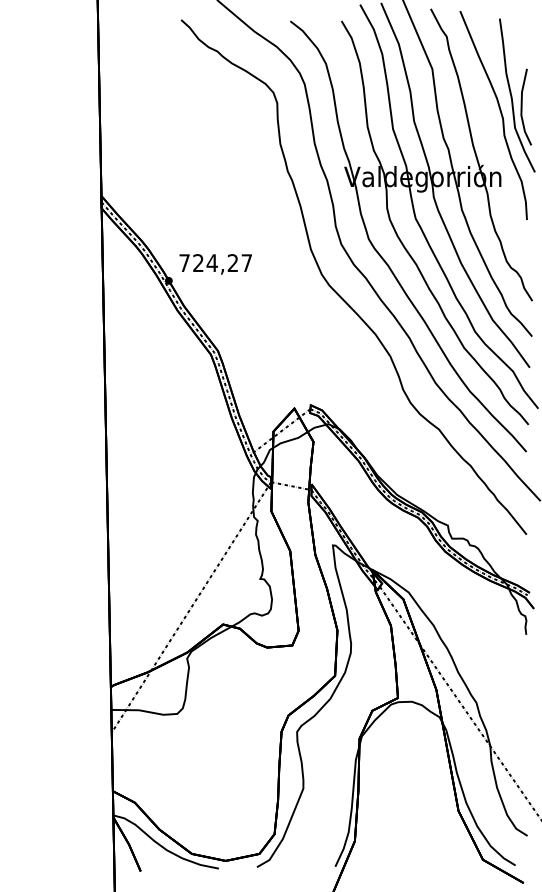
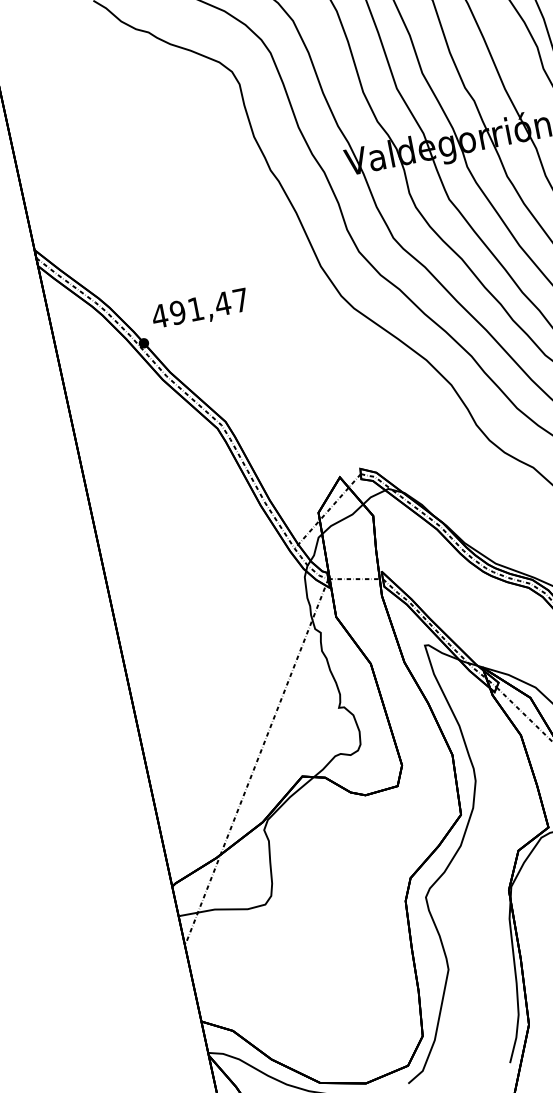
text: (208, 263) -> (191, 310), 724,27 -> 491,47

